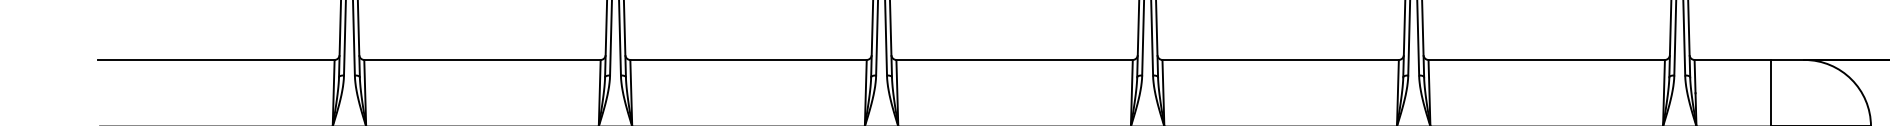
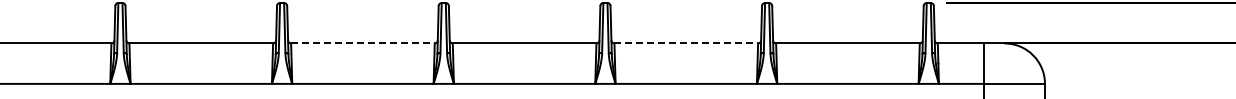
line: (747, 60) -> (362, 43), solid -> dashed
line: (1281, 60) -> (686, 43), solid -> dashed

